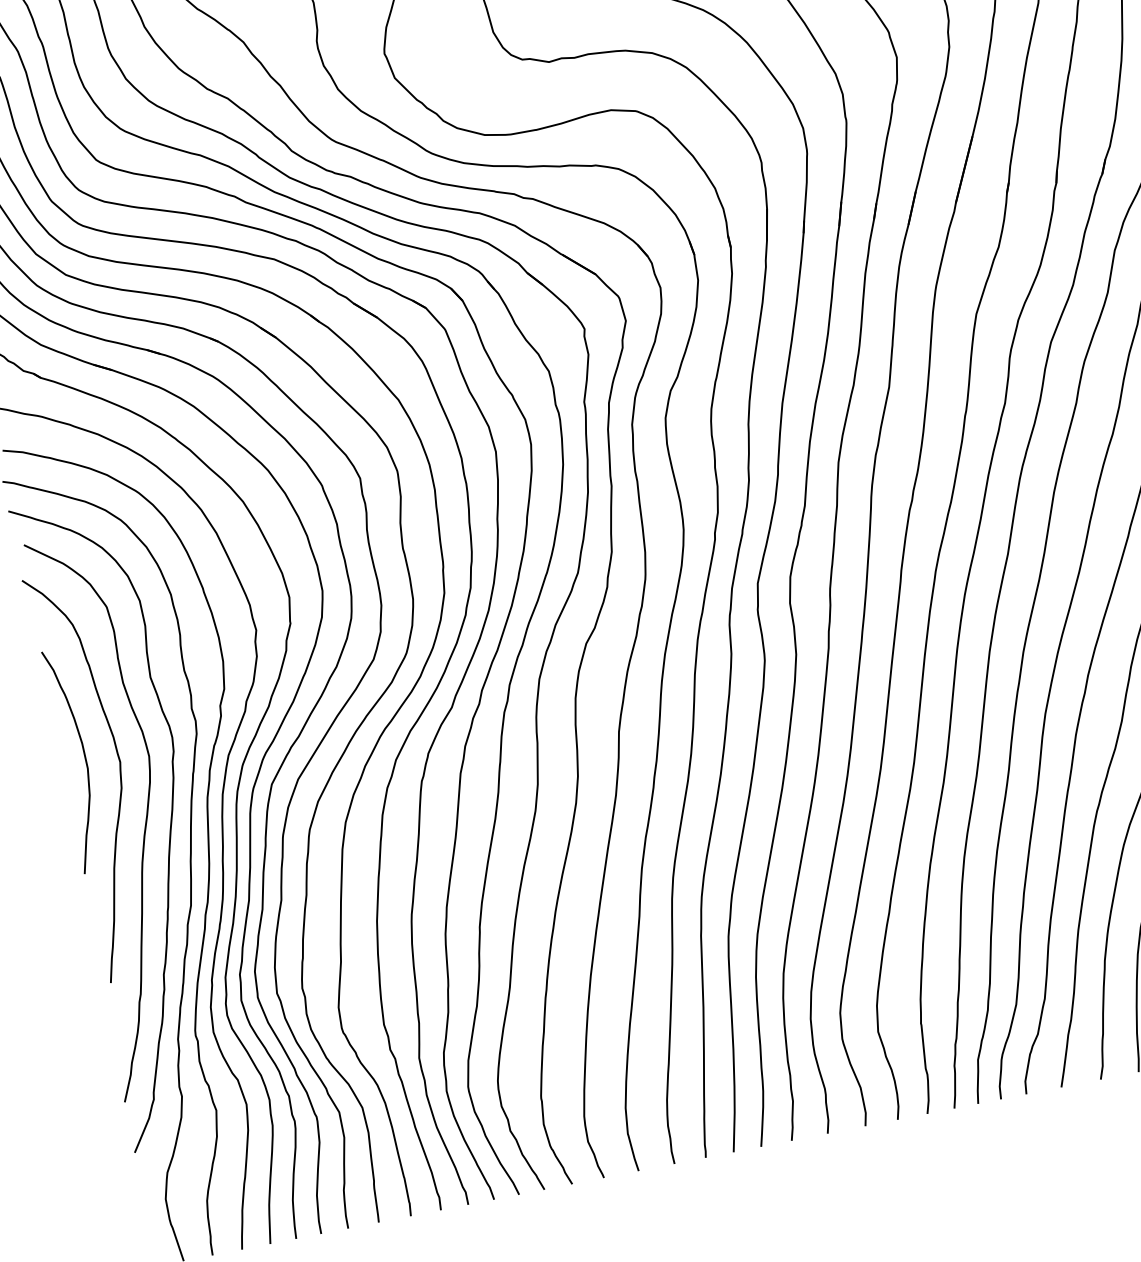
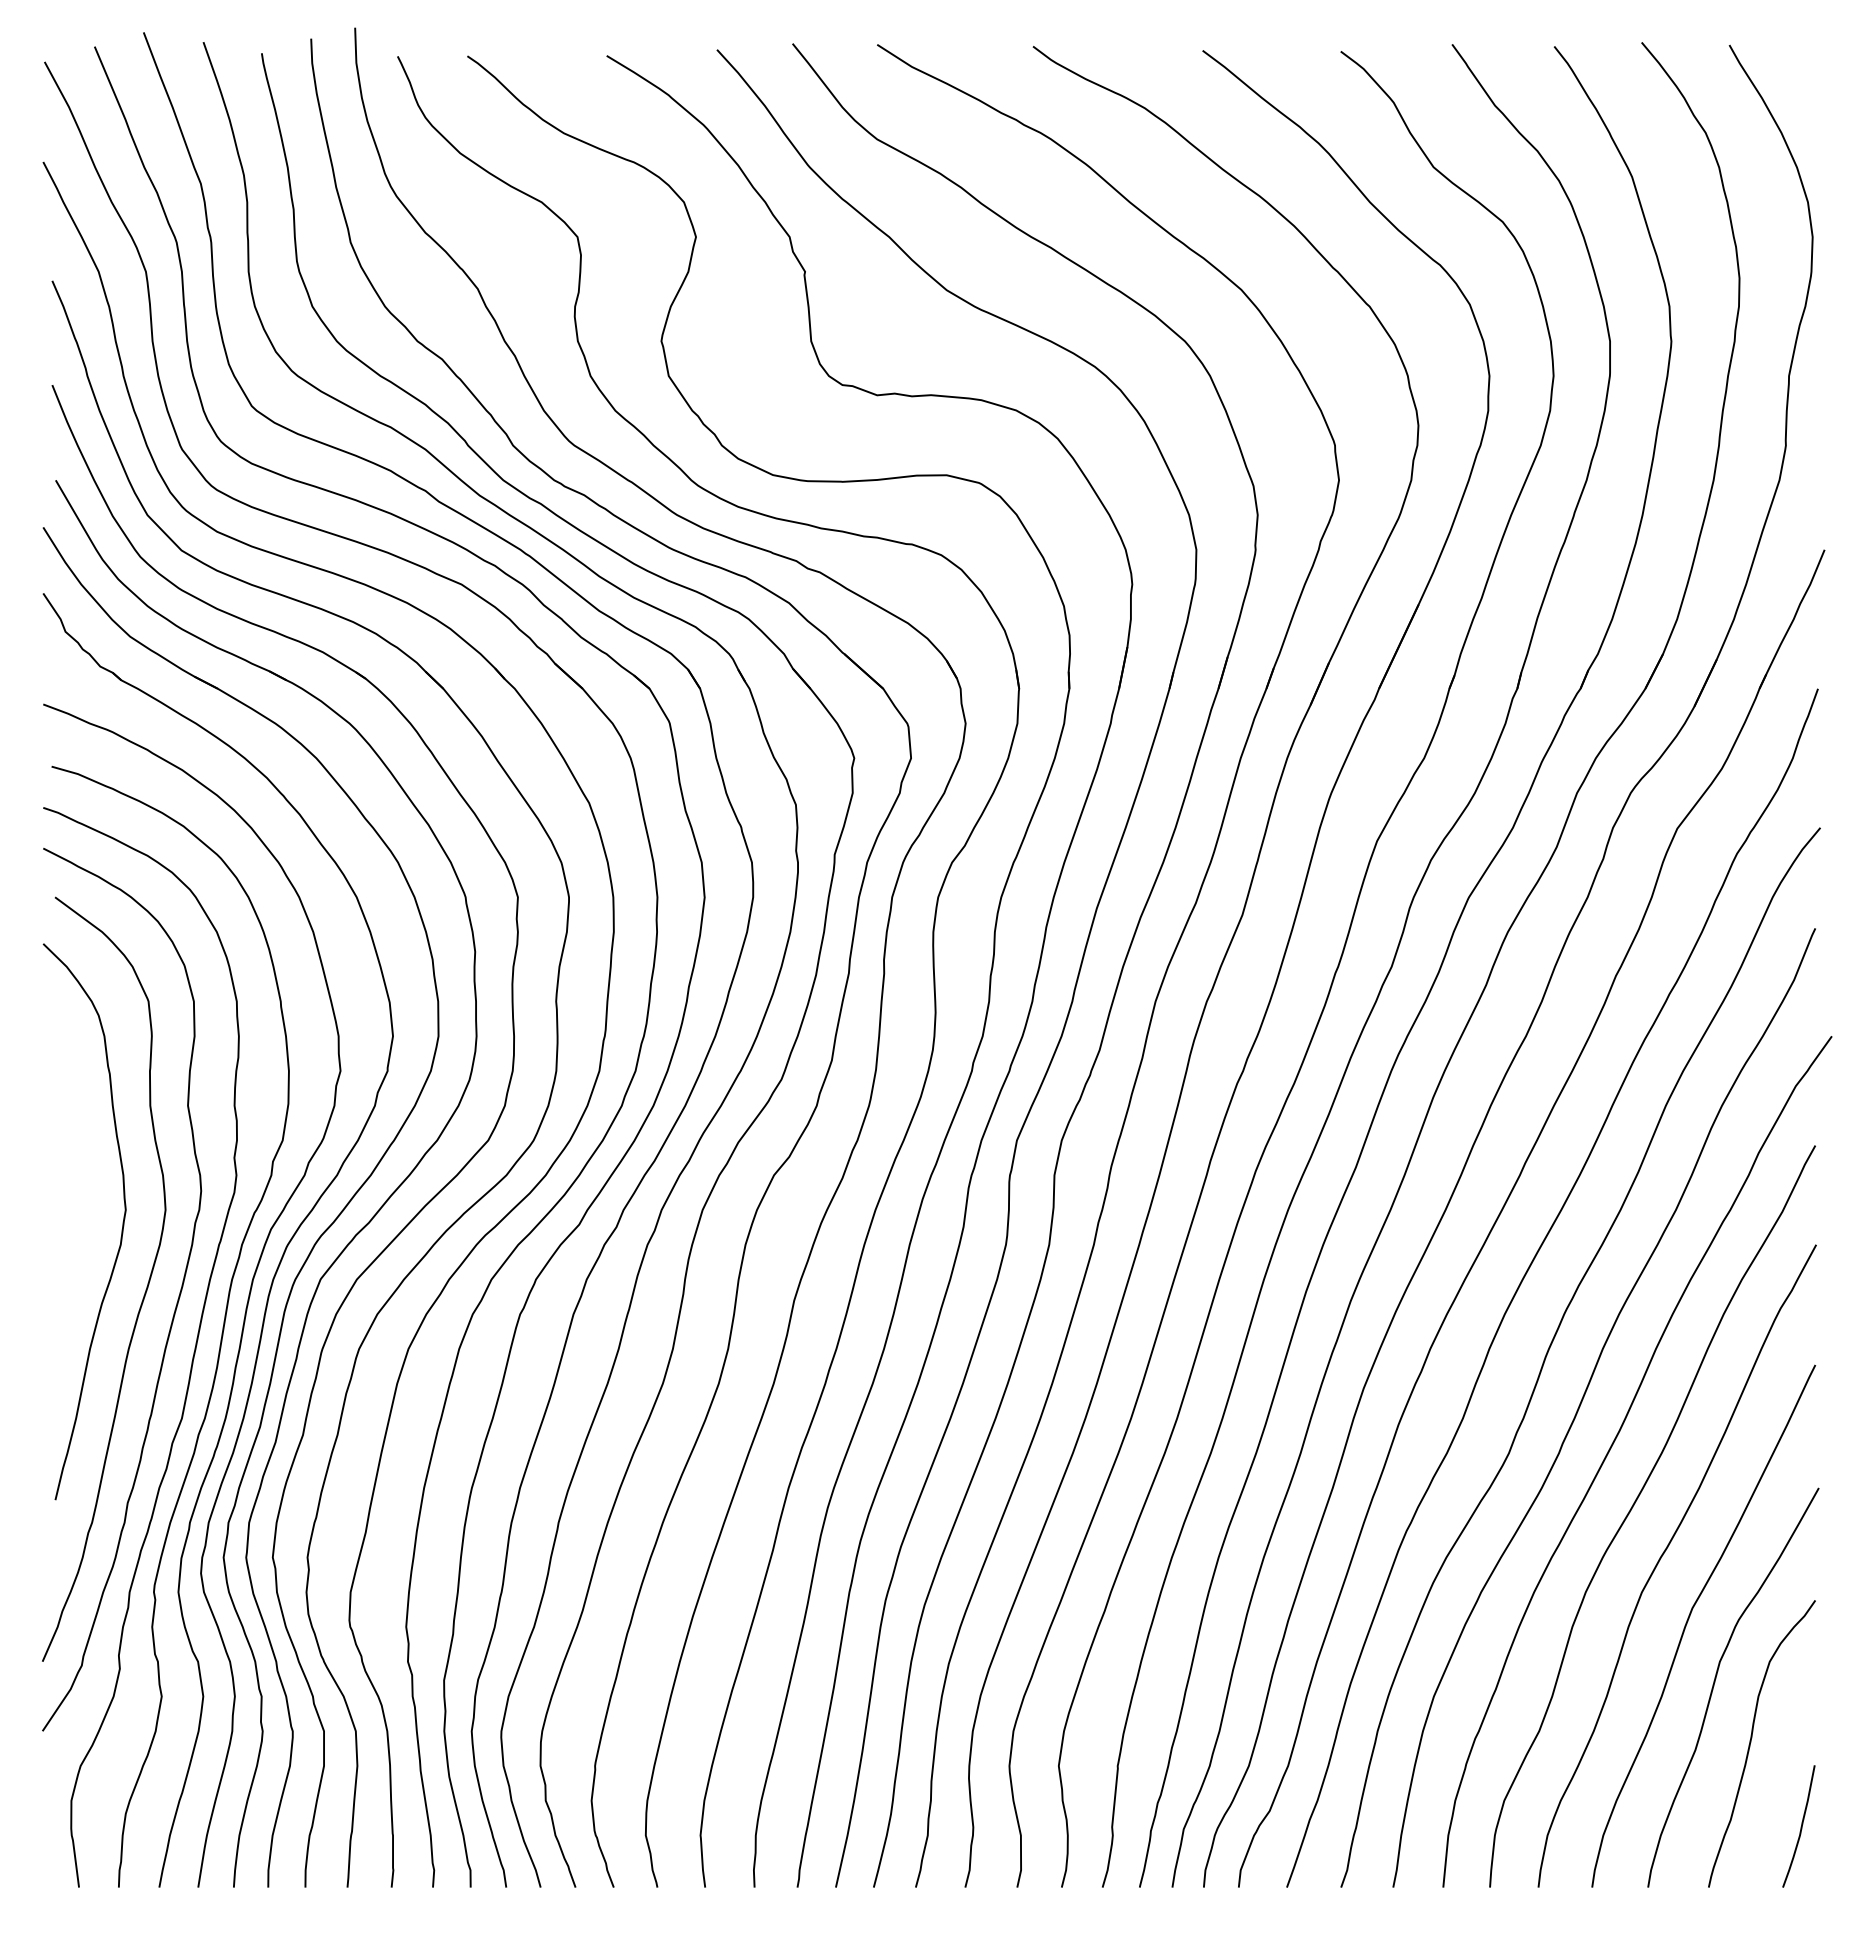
curve: (84, 758) -> (79, 1195), removed

